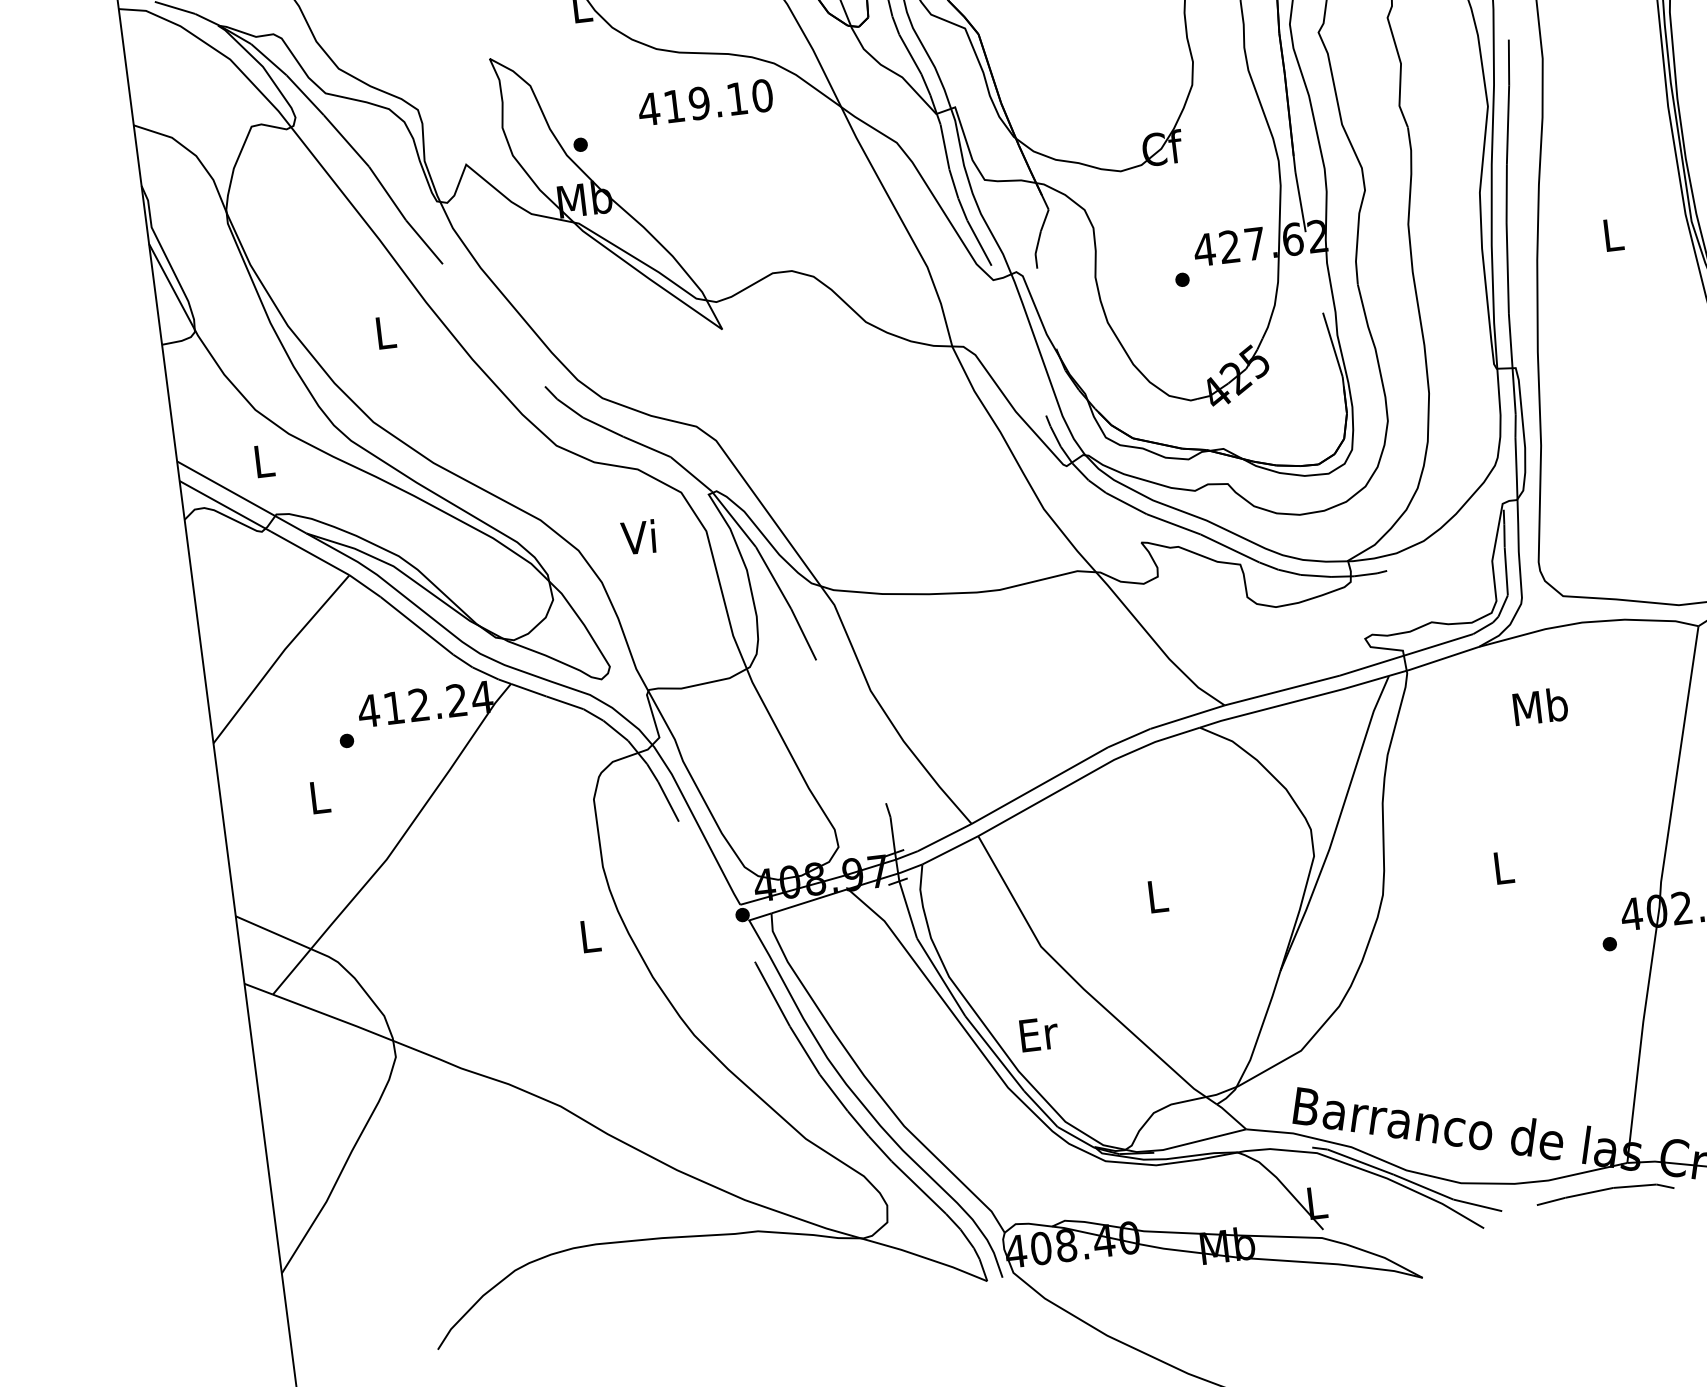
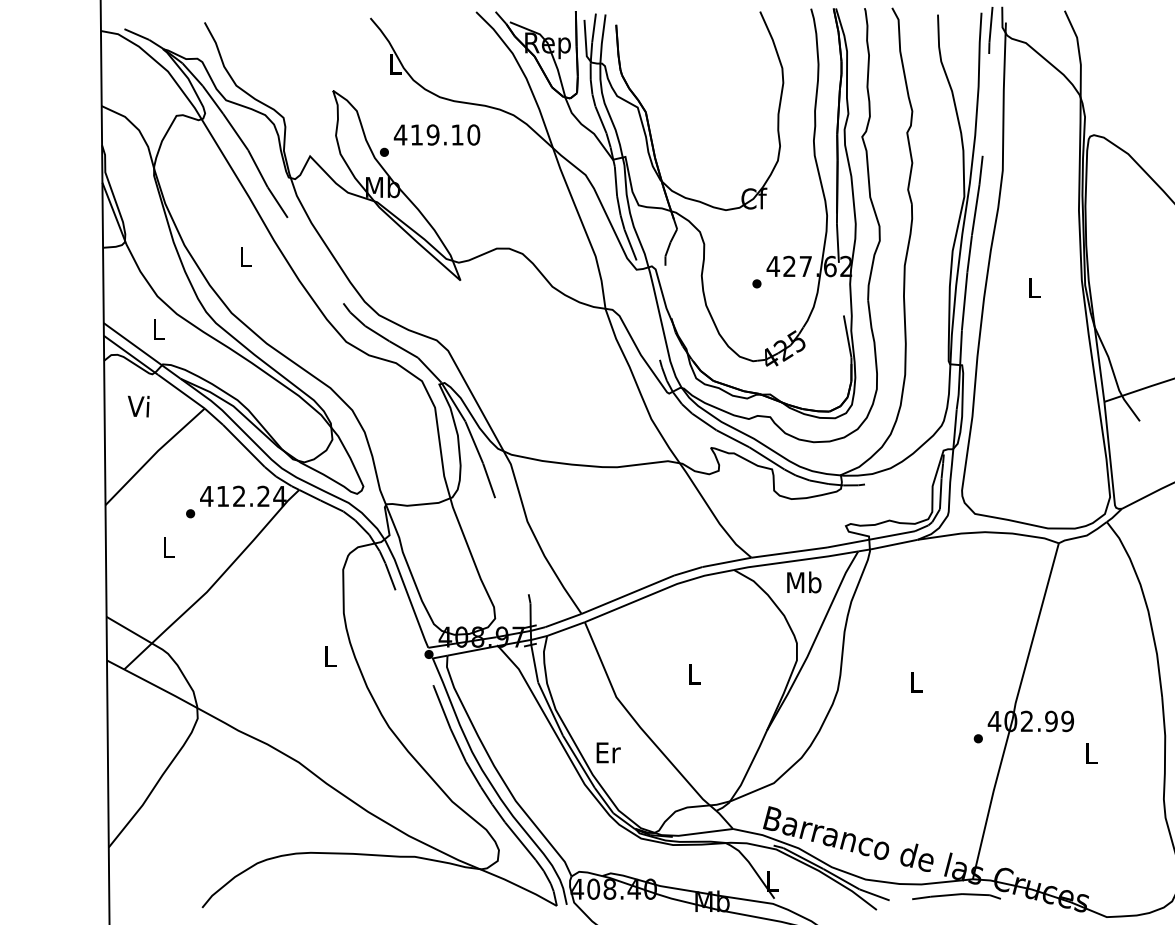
text: (704, 101) -> (436, 134), moved
text: (638, 537) -> (138, 406), moved
text: (1540, 706) -> (804, 582), moved

